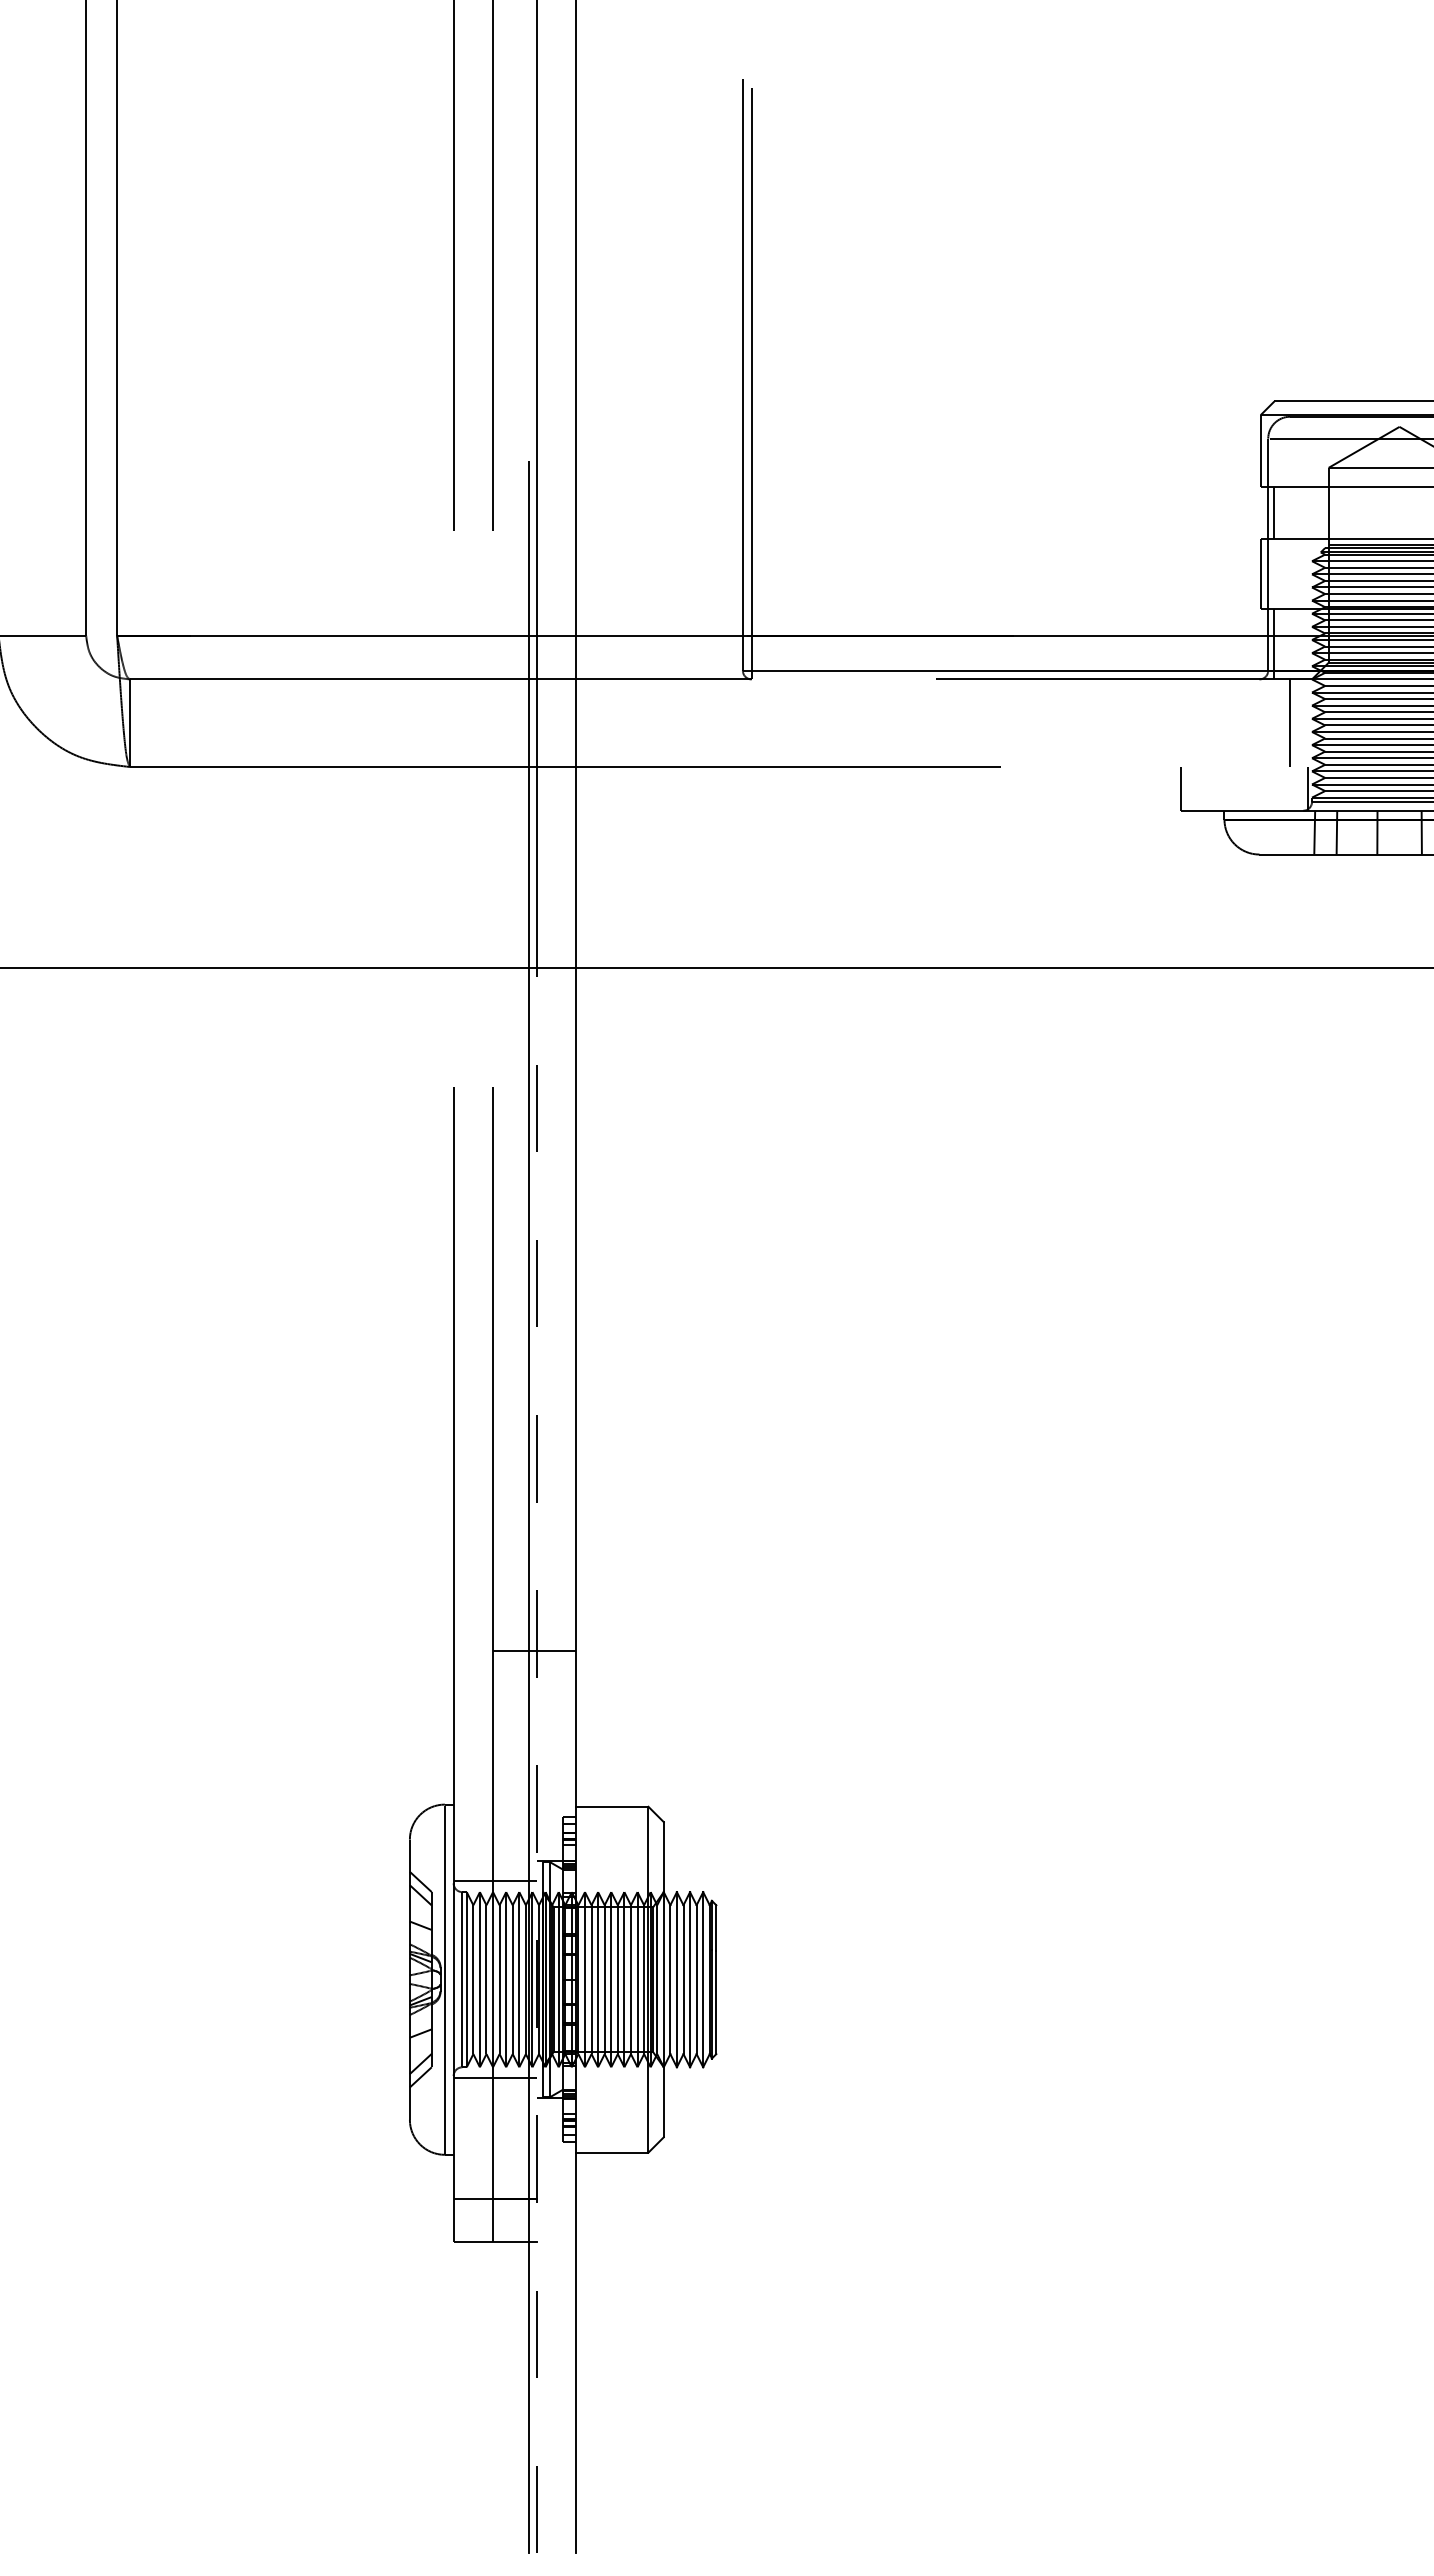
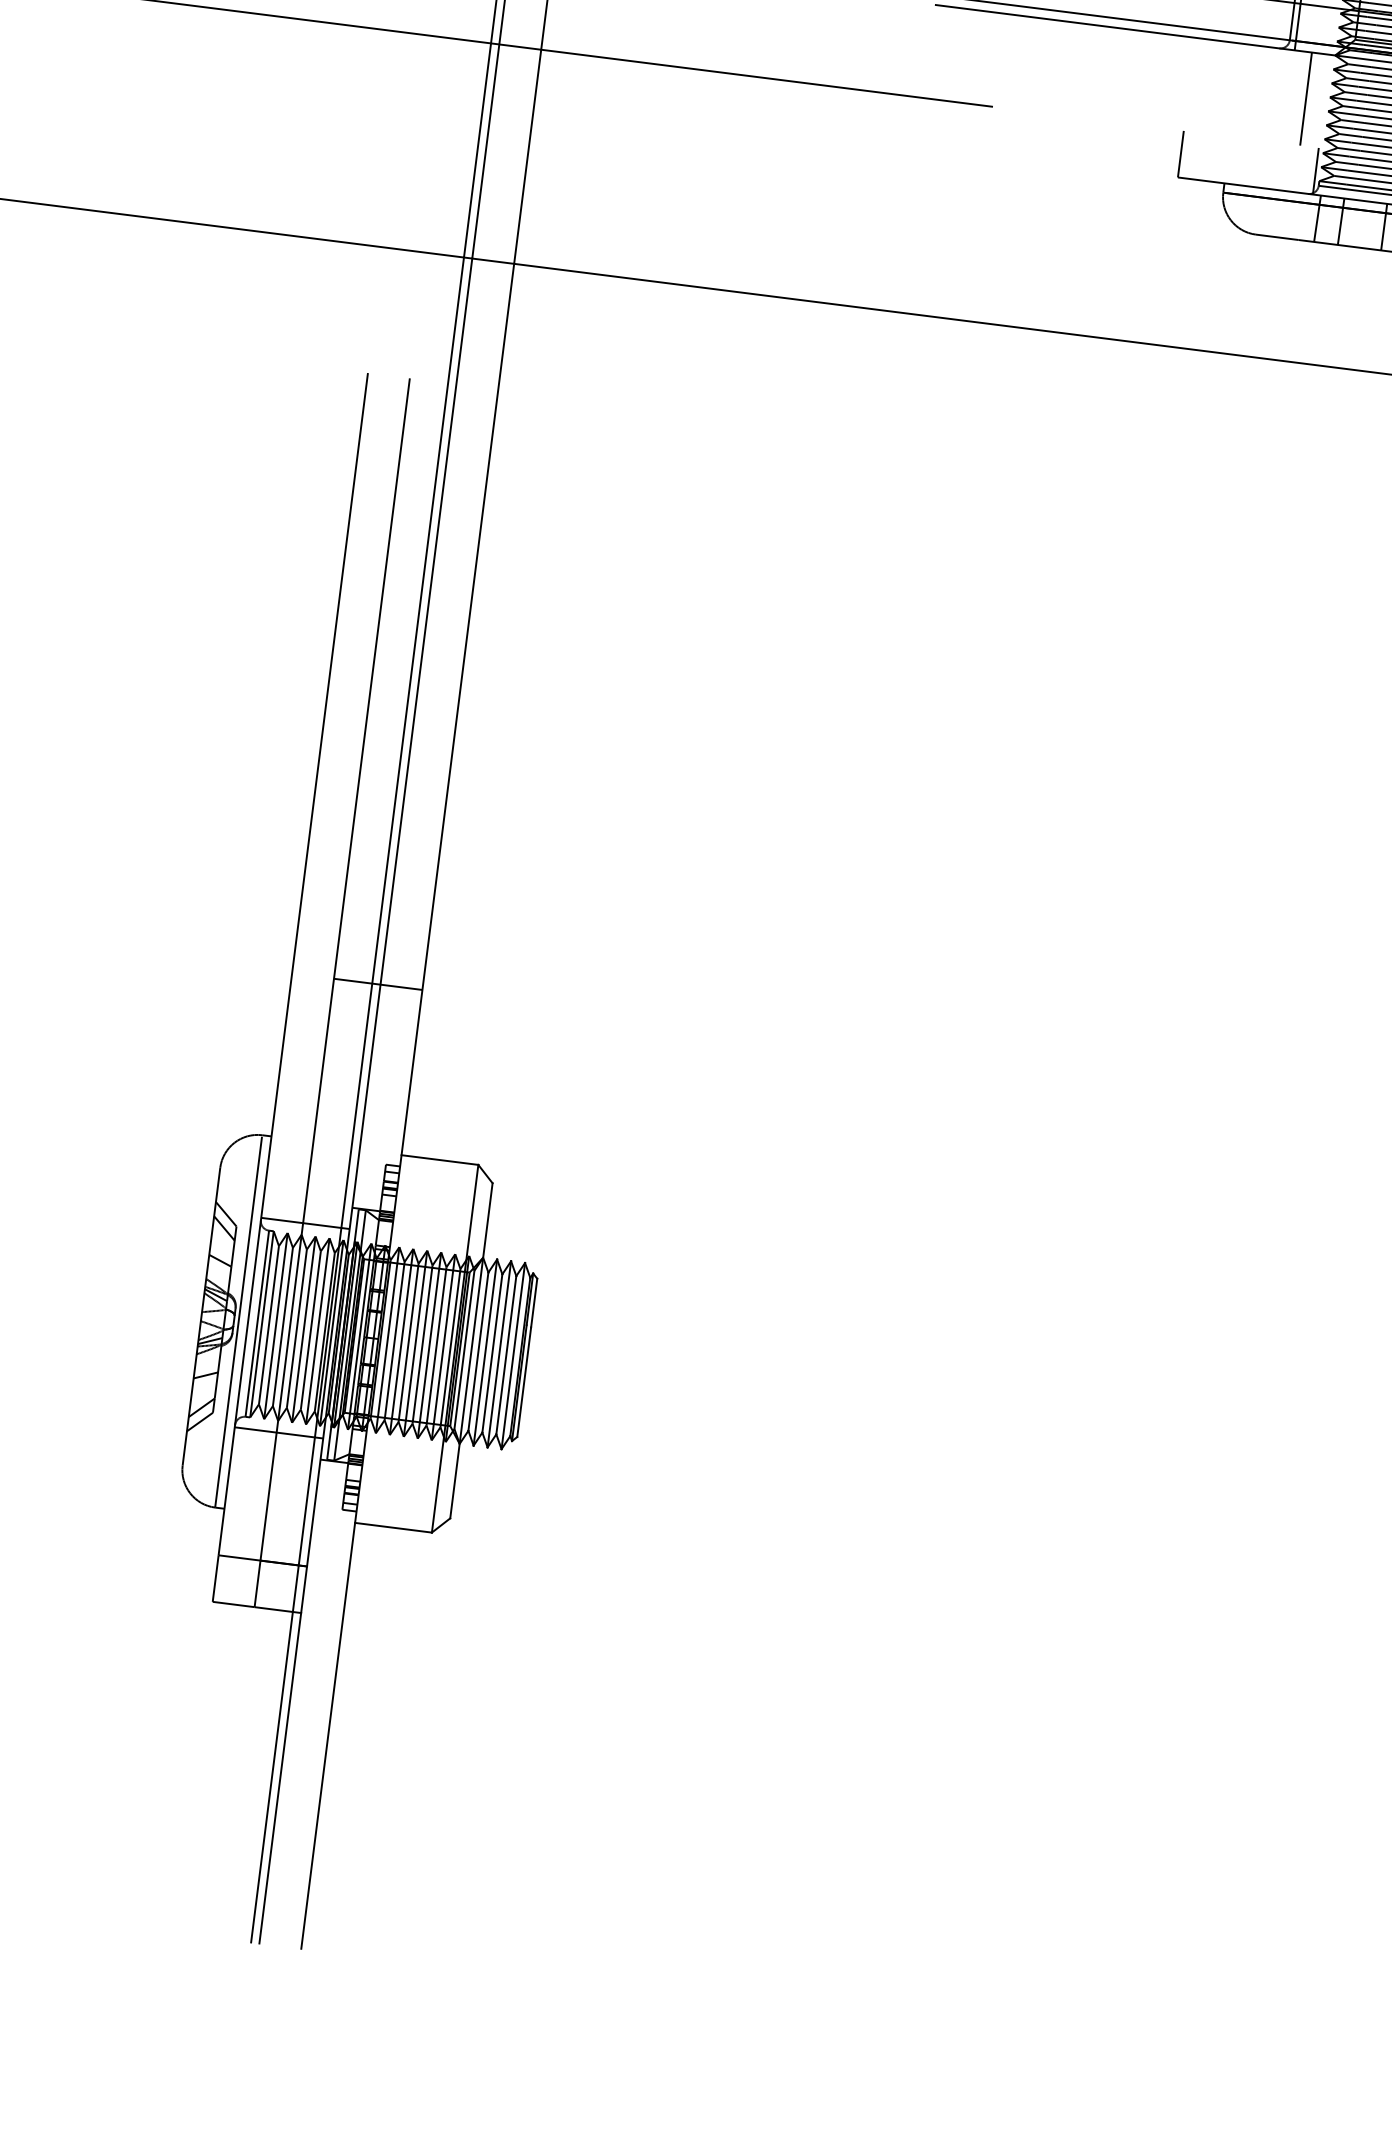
line: (536, 1760) -> (365, 1100), dashed -> solid

